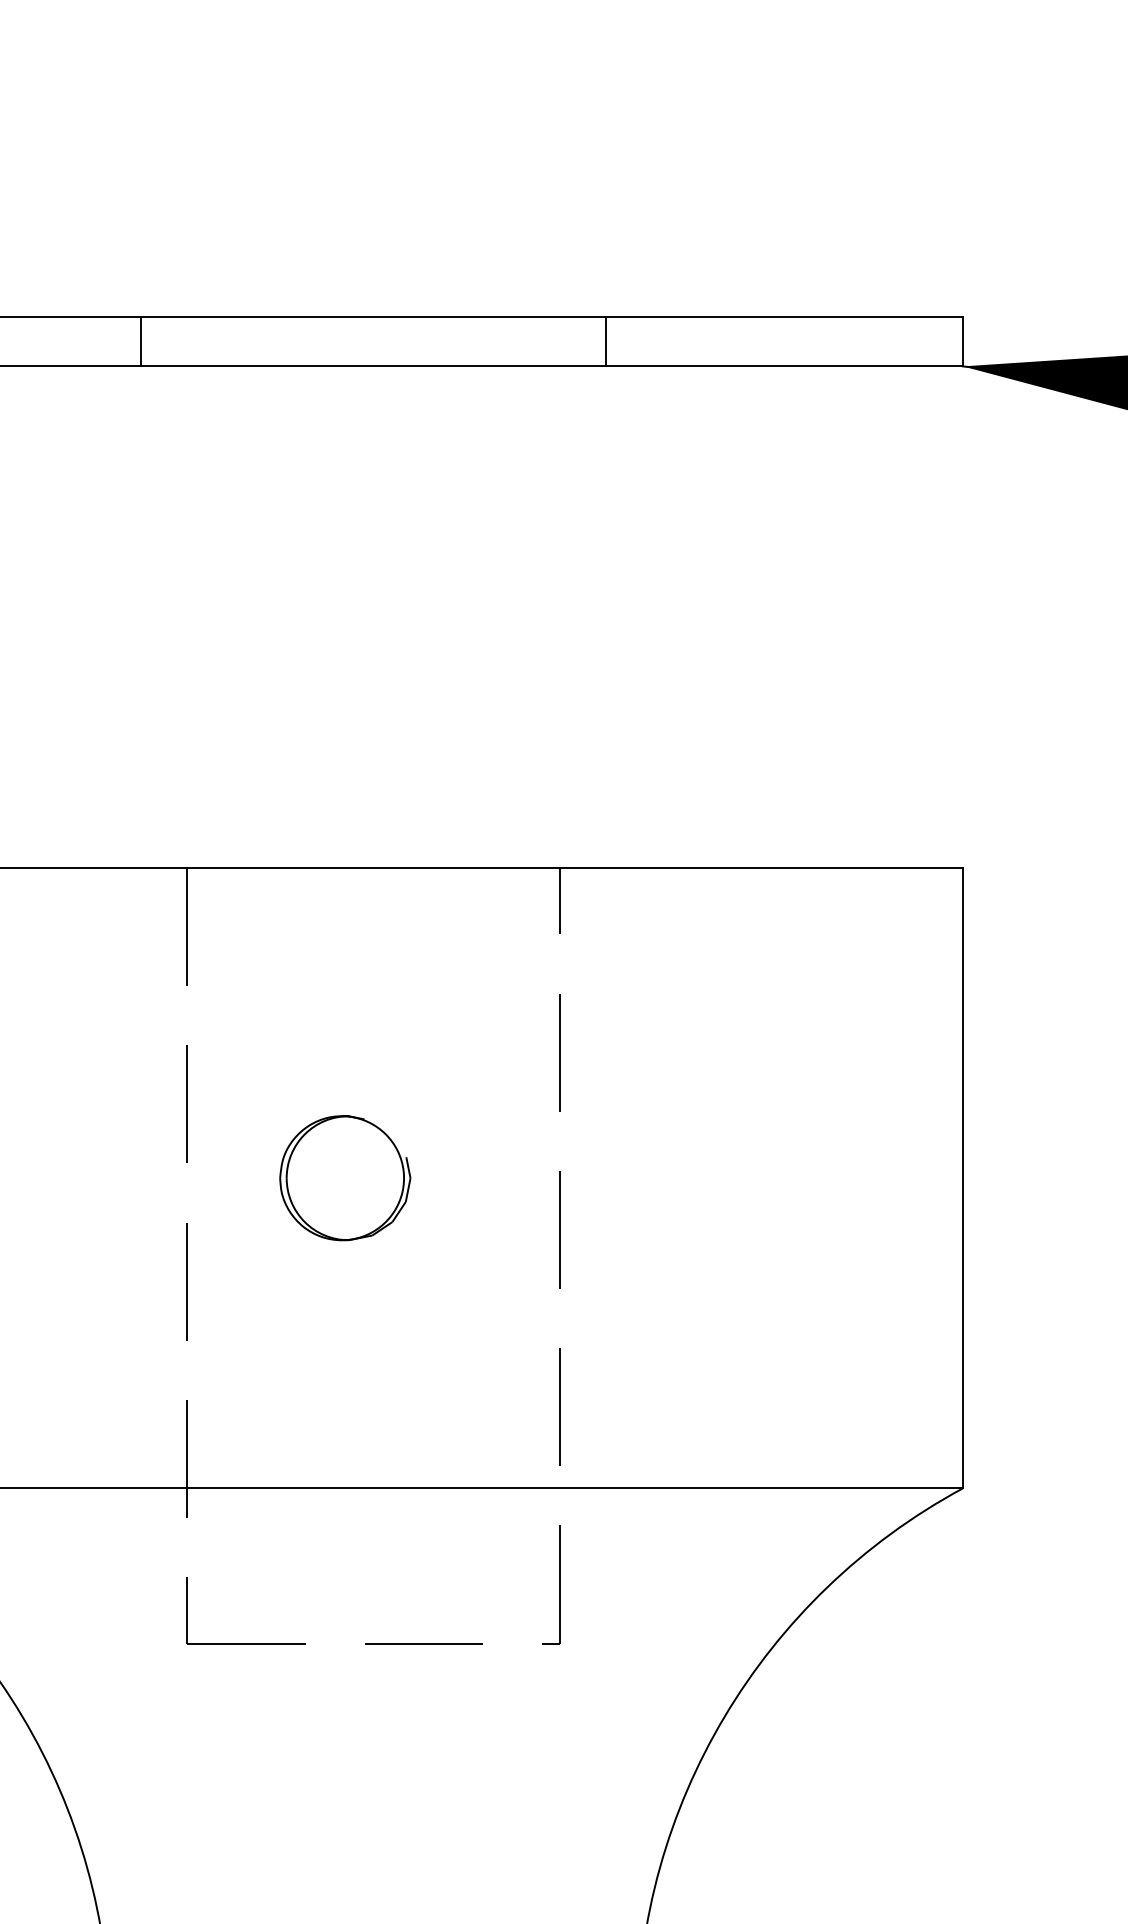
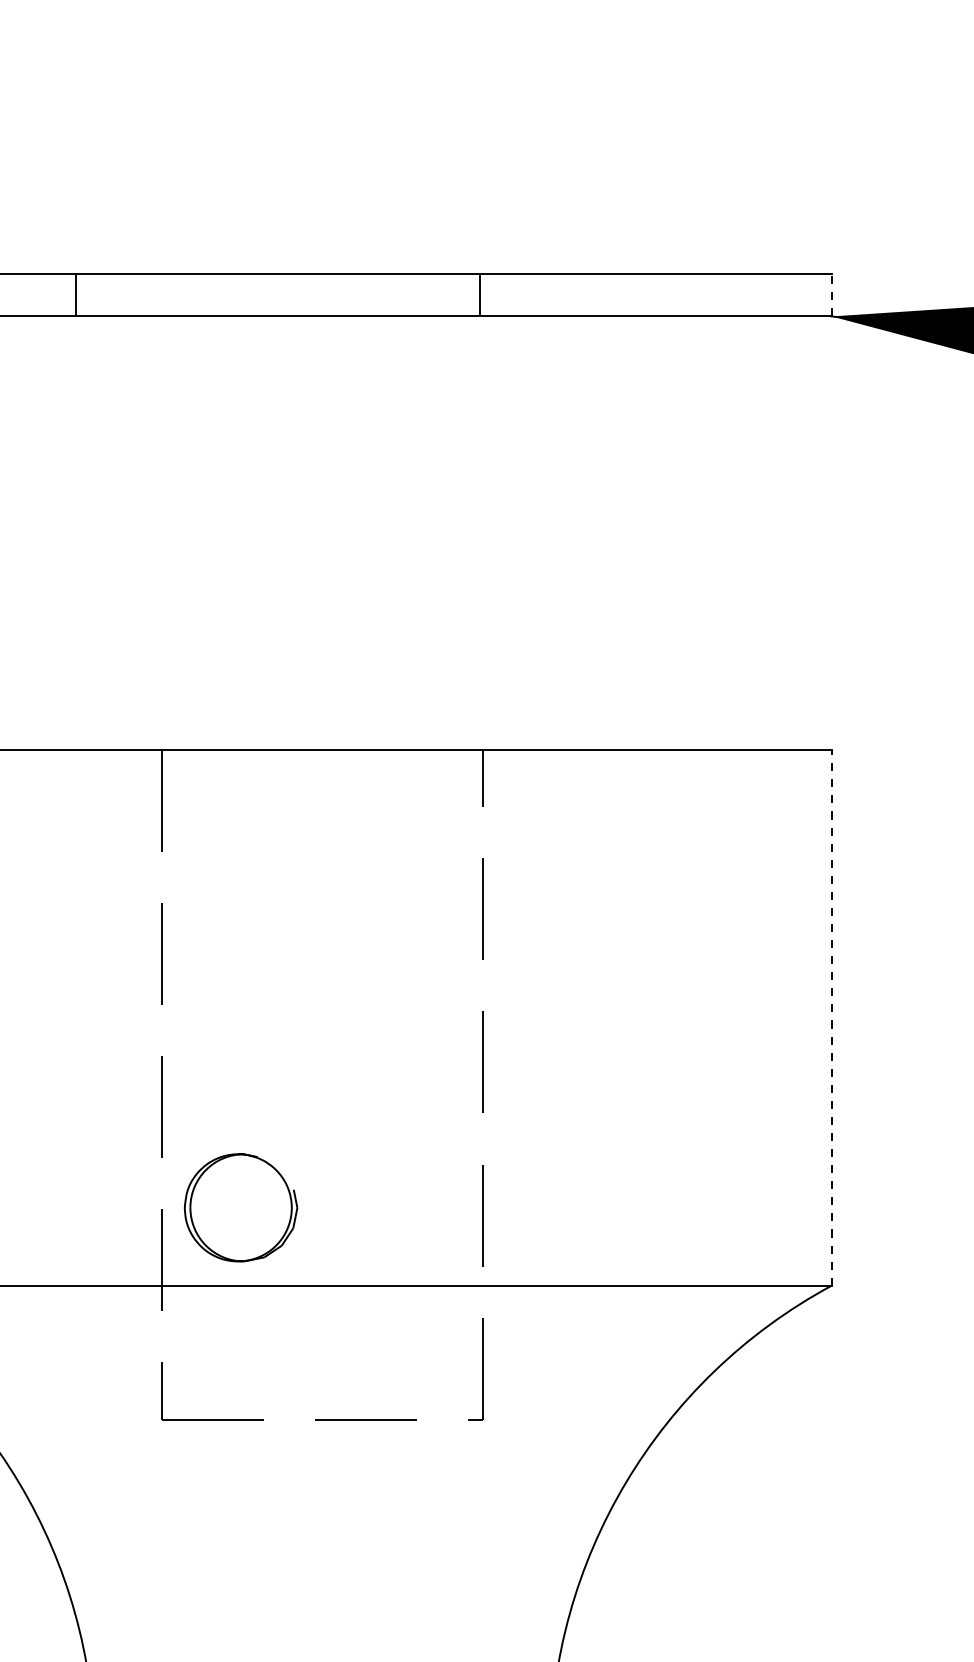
line: (140, 341) -> (75, 294), moved
line: (606, 341) -> (480, 294), moved
line: (962, 341) -> (831, 294), solid -> dashed
line: (962, 1177) -> (831, 1017), solid -> dashed
part: (345, 1178) -> (241, 1208), moved

